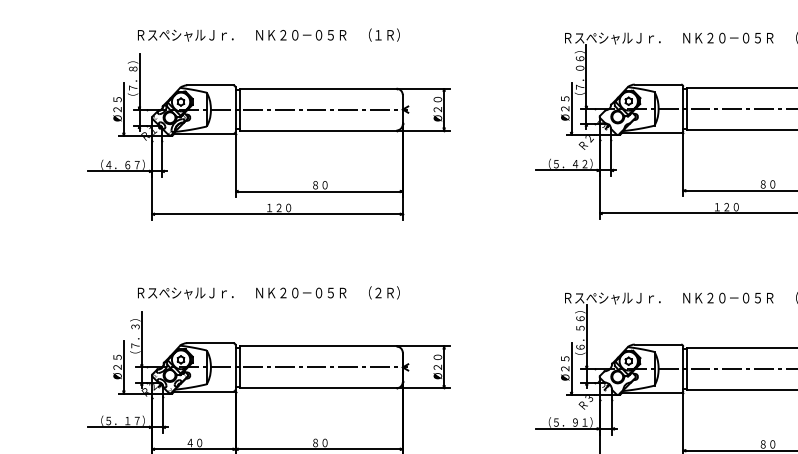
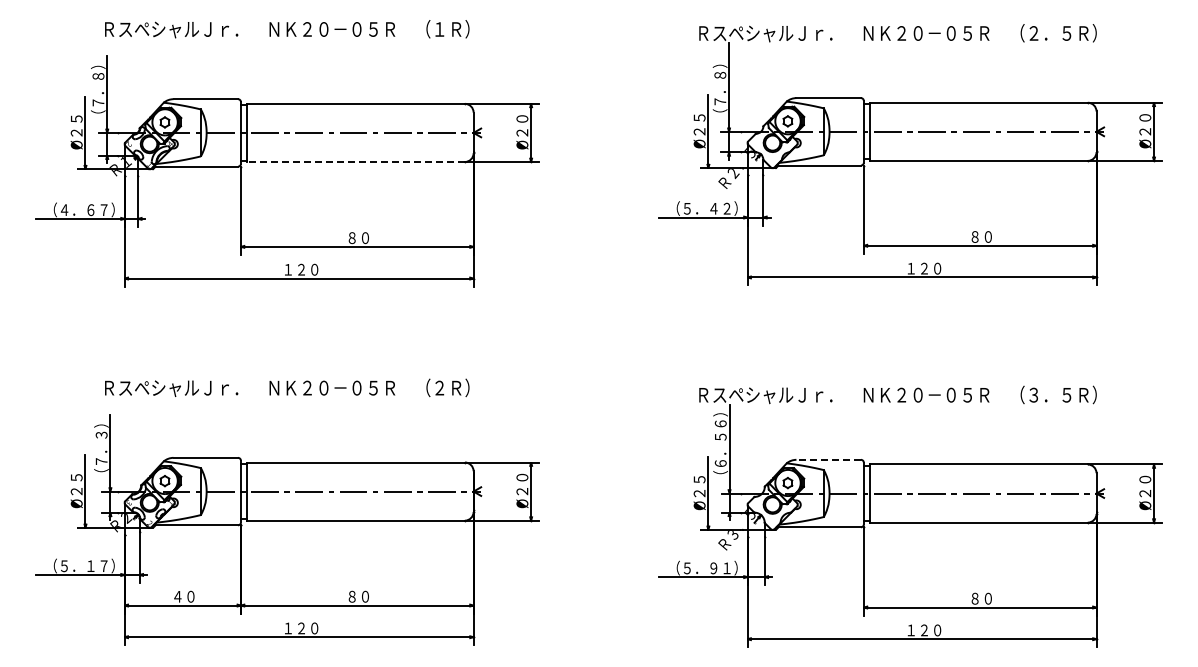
text: (579, 60) -> (719, 64), （７．０６） -> （７．８）
line: (317, 130) -> (355, 162), solid -> dashed
line: (657, 344) -> (828, 459), solid -> dashed

